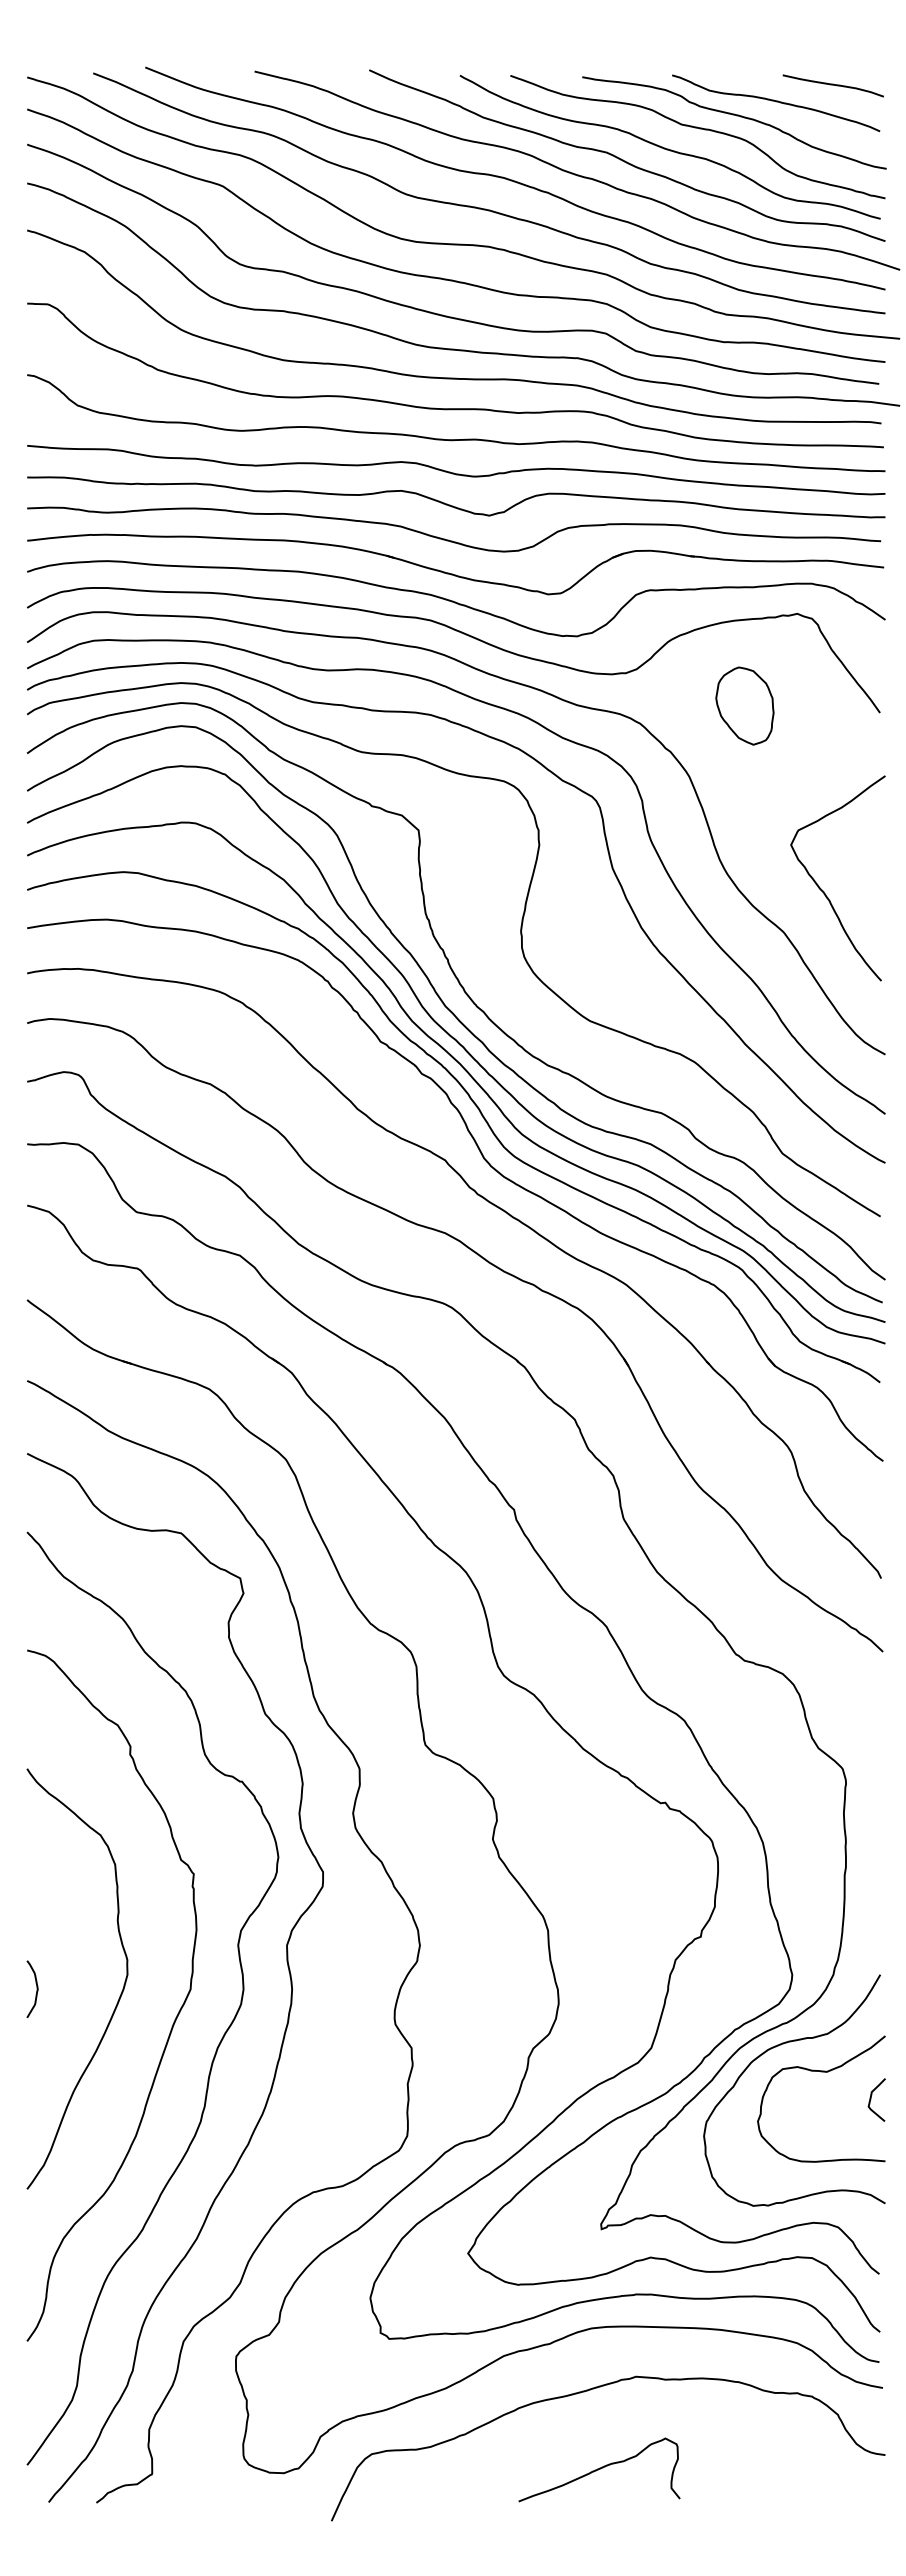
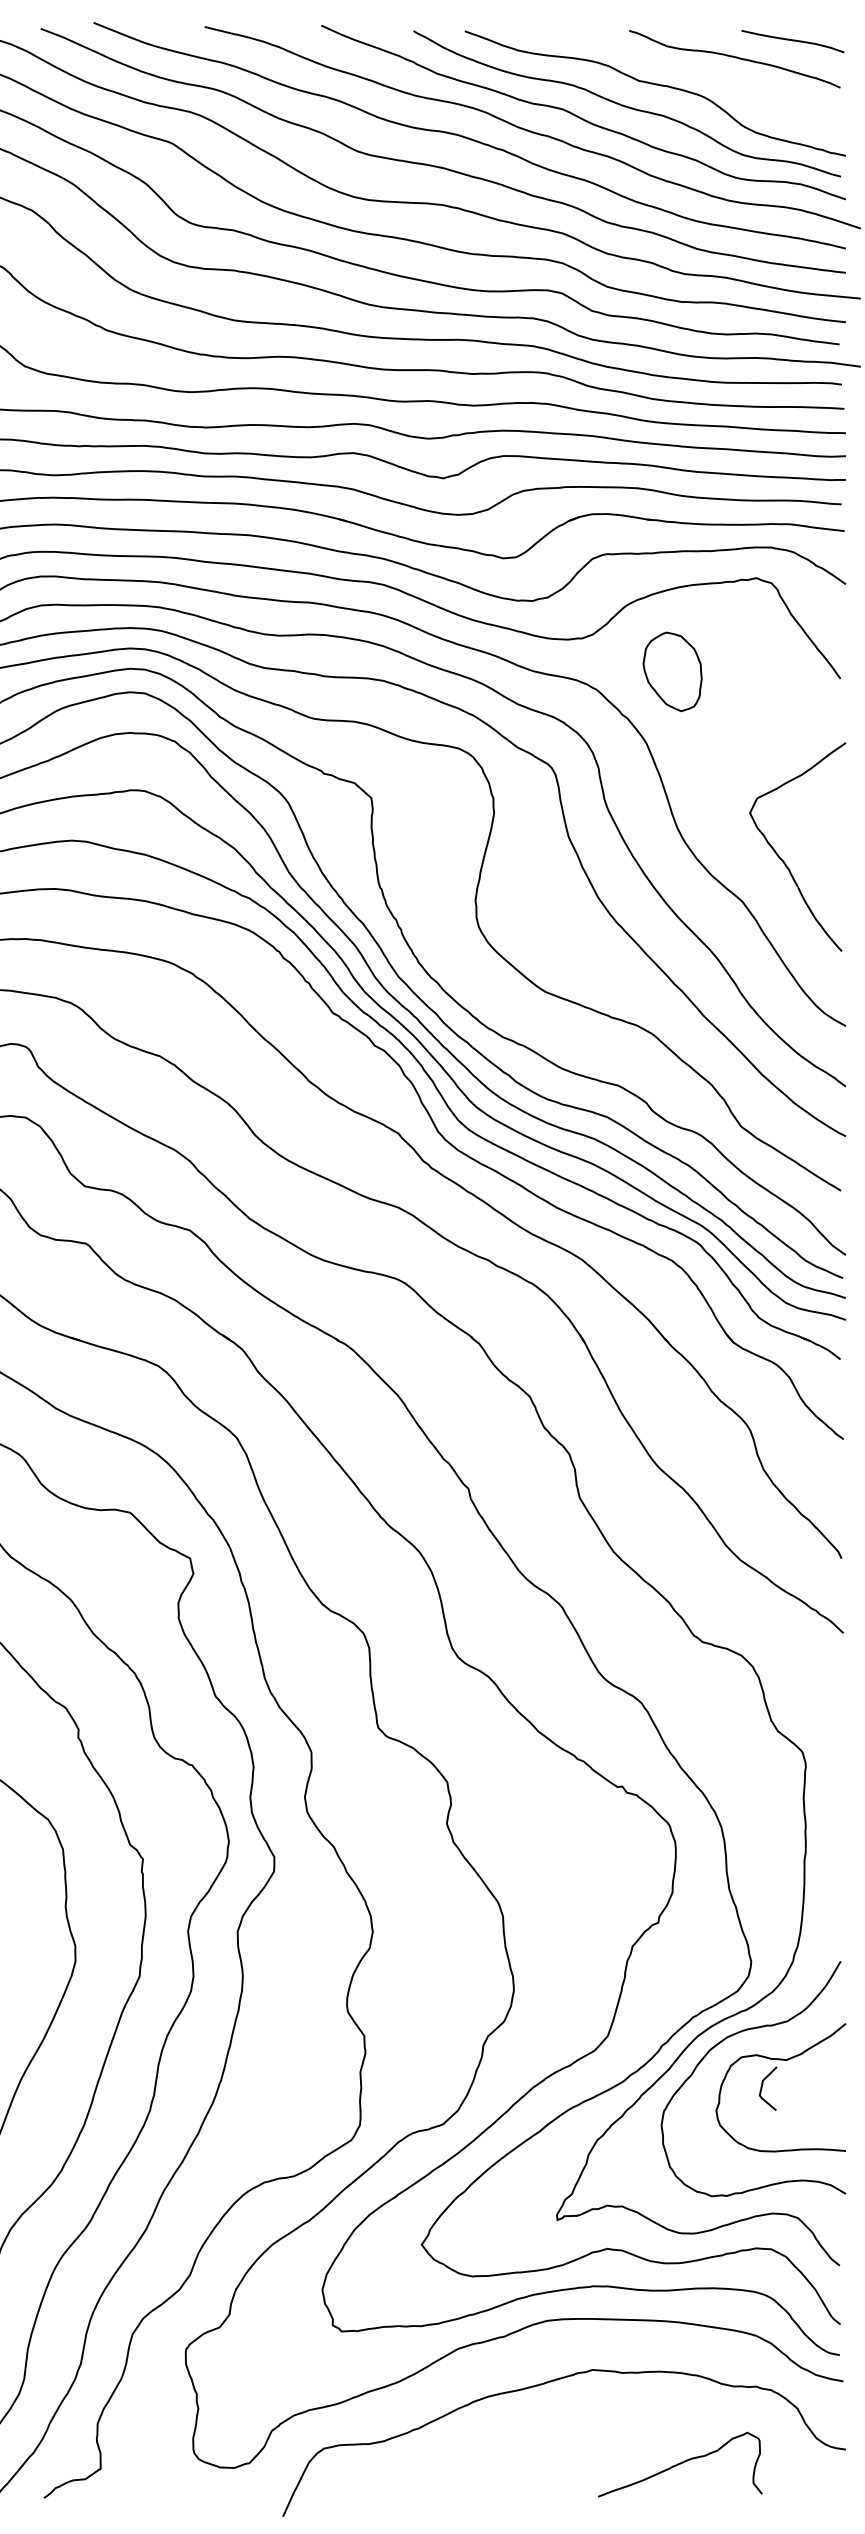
curve: (736, 116) -> (694, 72), removed
part: (744, 705) -> (672, 671), moved
curve: (871, 2099) -> (762, 2088), moved
curve: (599, 2469) -> (680, 2464), moved

